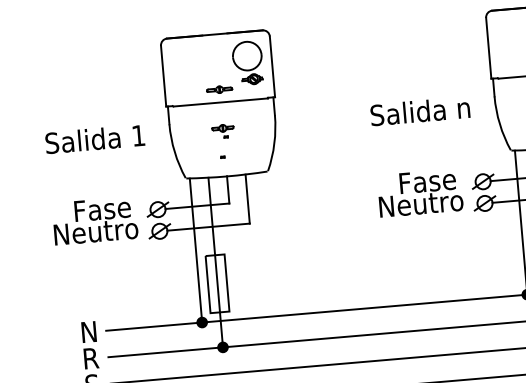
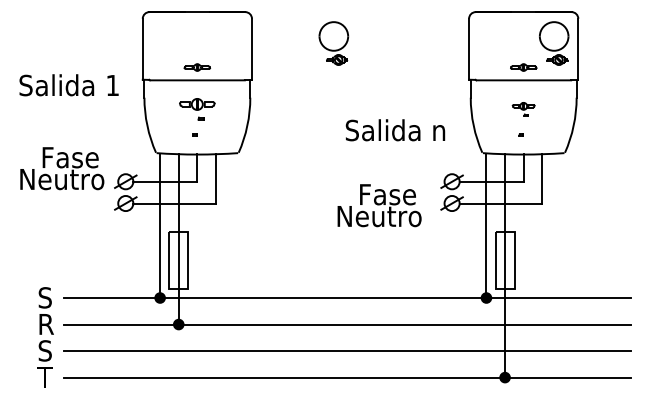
part: (247, 63) -> (333, 43), moved
text: (420, 111) -> (395, 130), moved
part: (223, 131) -> (197, 109), size x1.6
text: (94, 139) -> (68, 85), moved
text: (420, 192) -> (379, 205), moved
text: (95, 220) -> (62, 168), moved
text: (87, 331) -> (45, 297), N -> S

